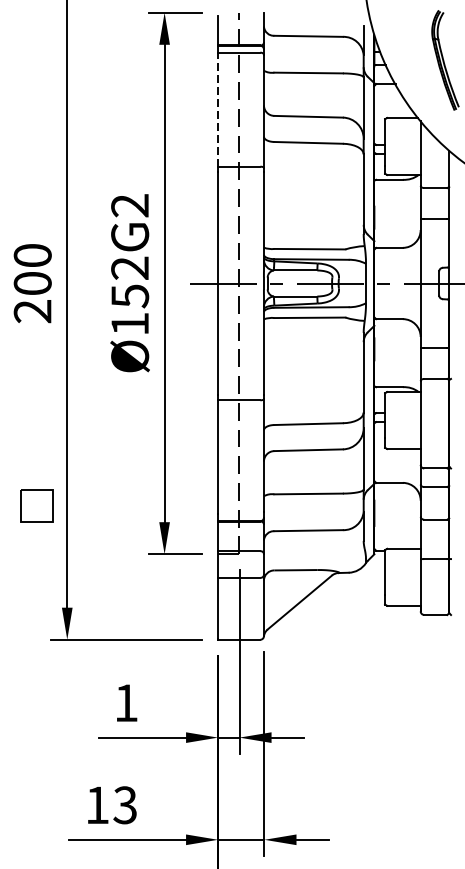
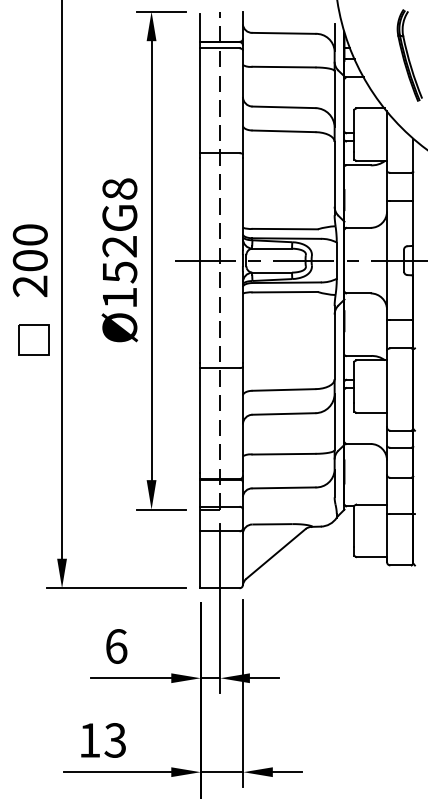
line: (217, 109) -> (200, 100), dashed -> solid
text: (129, 205) -> (119, 188), Ø152G2 -> Ø152G8
part: (36, 505) -> (33, 339), moved
text: (126, 703) -> (116, 646), 1 -> 6

